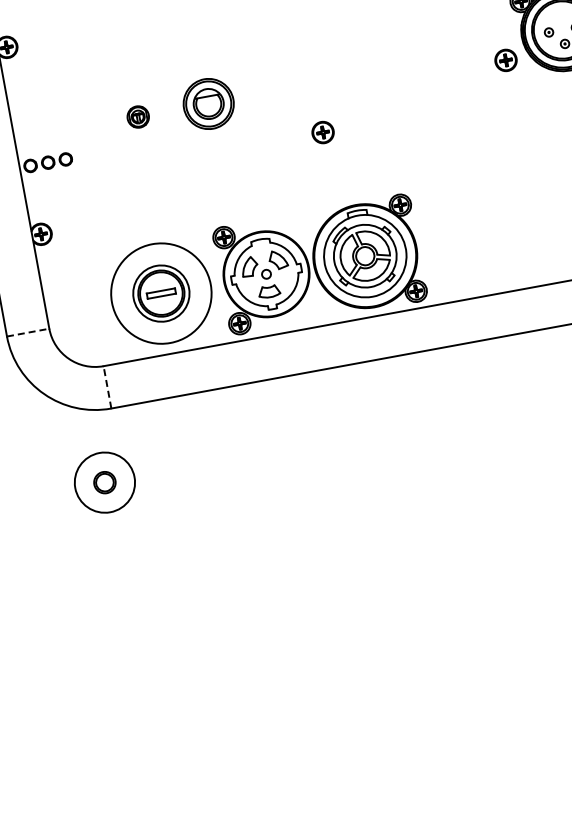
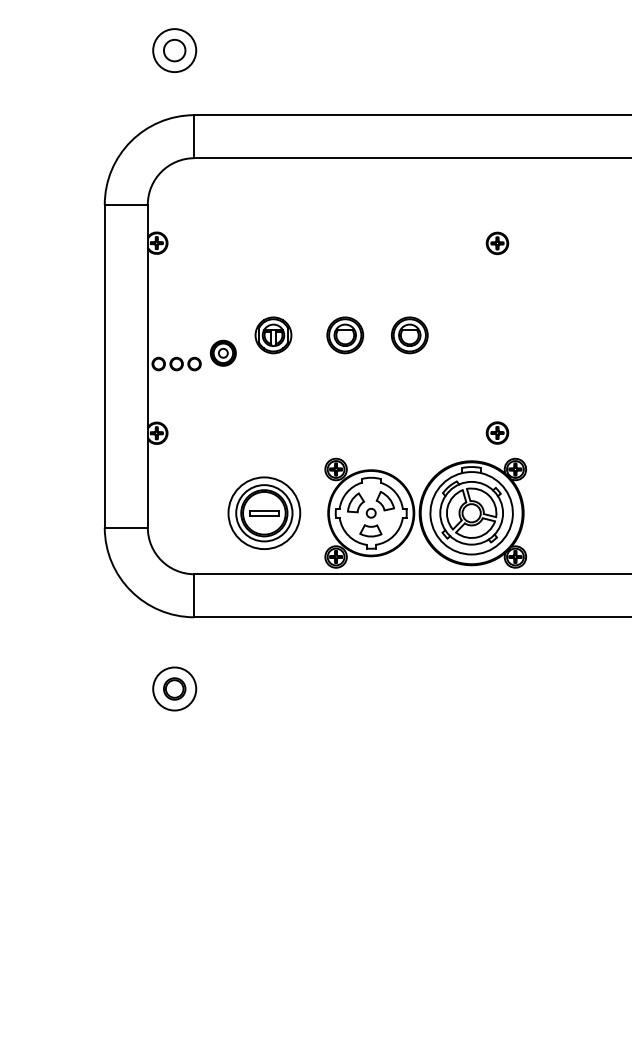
part: (272, 92) -> (409, 335), added
part: (209, 104) -> (345, 335), size x0.71
part: (138, 117) -> (273, 335), size x1.67
part: (323, 132) -> (497, 432), moved
part: (91, 143) -> (222, 352), added
circle: (161, 293) -> (264, 513), size x0.71
line: (28, 332) -> (126, 527), dashed -> solid
line: (107, 387) -> (194, 595), dashed -> solid
circle: (104, 482) -> (174, 688), size x0.71

